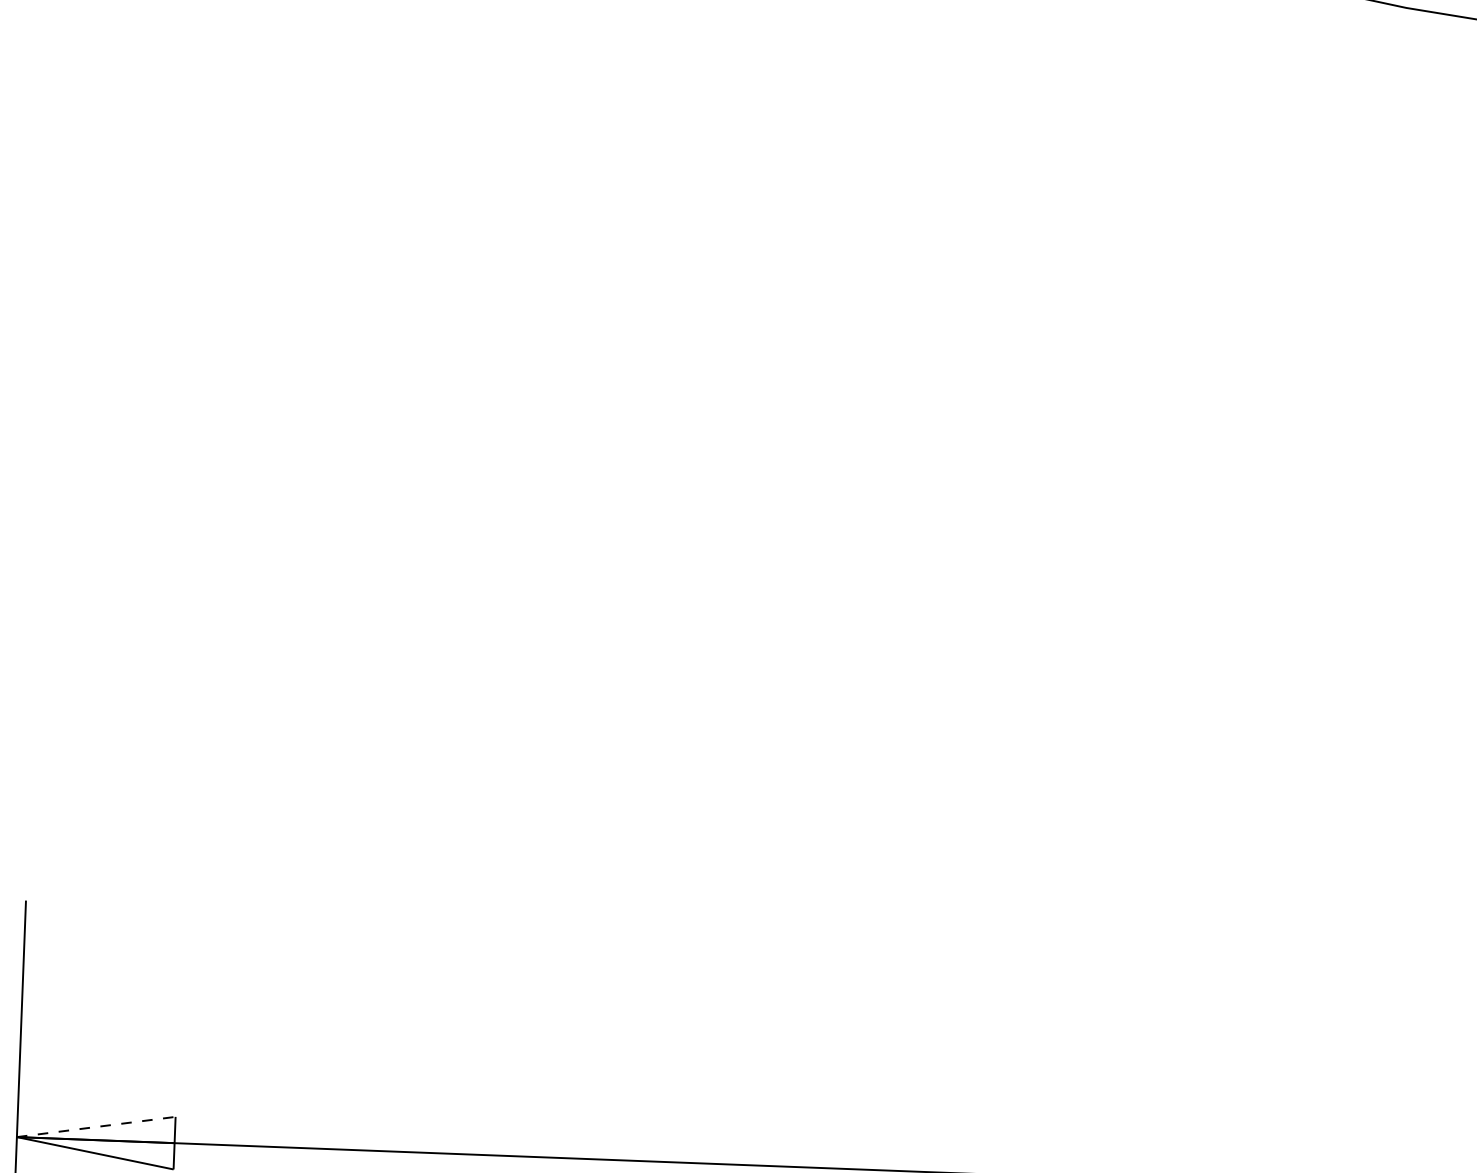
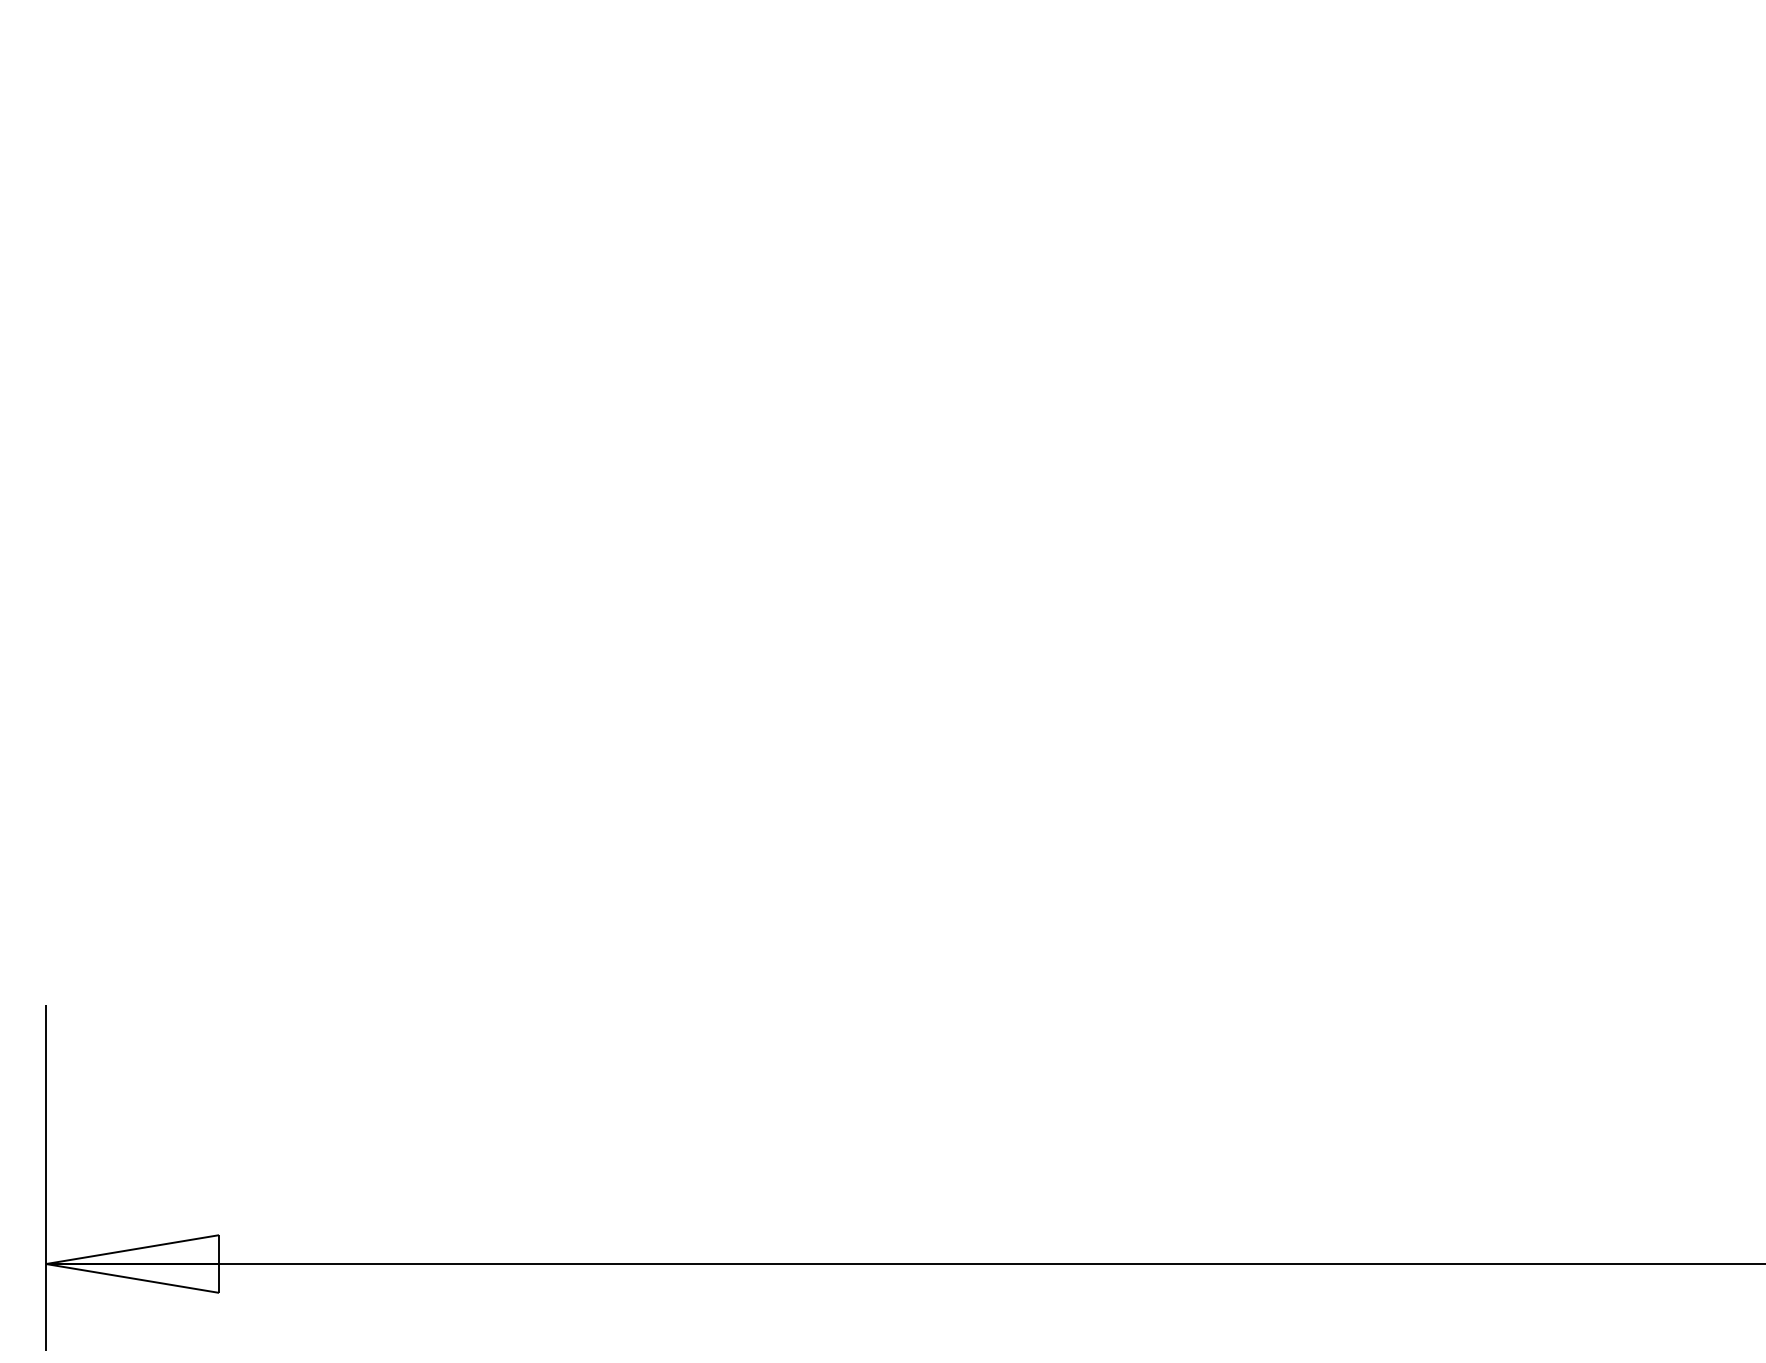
line: (96, 1126) -> (132, 1249), dashed -> solid

